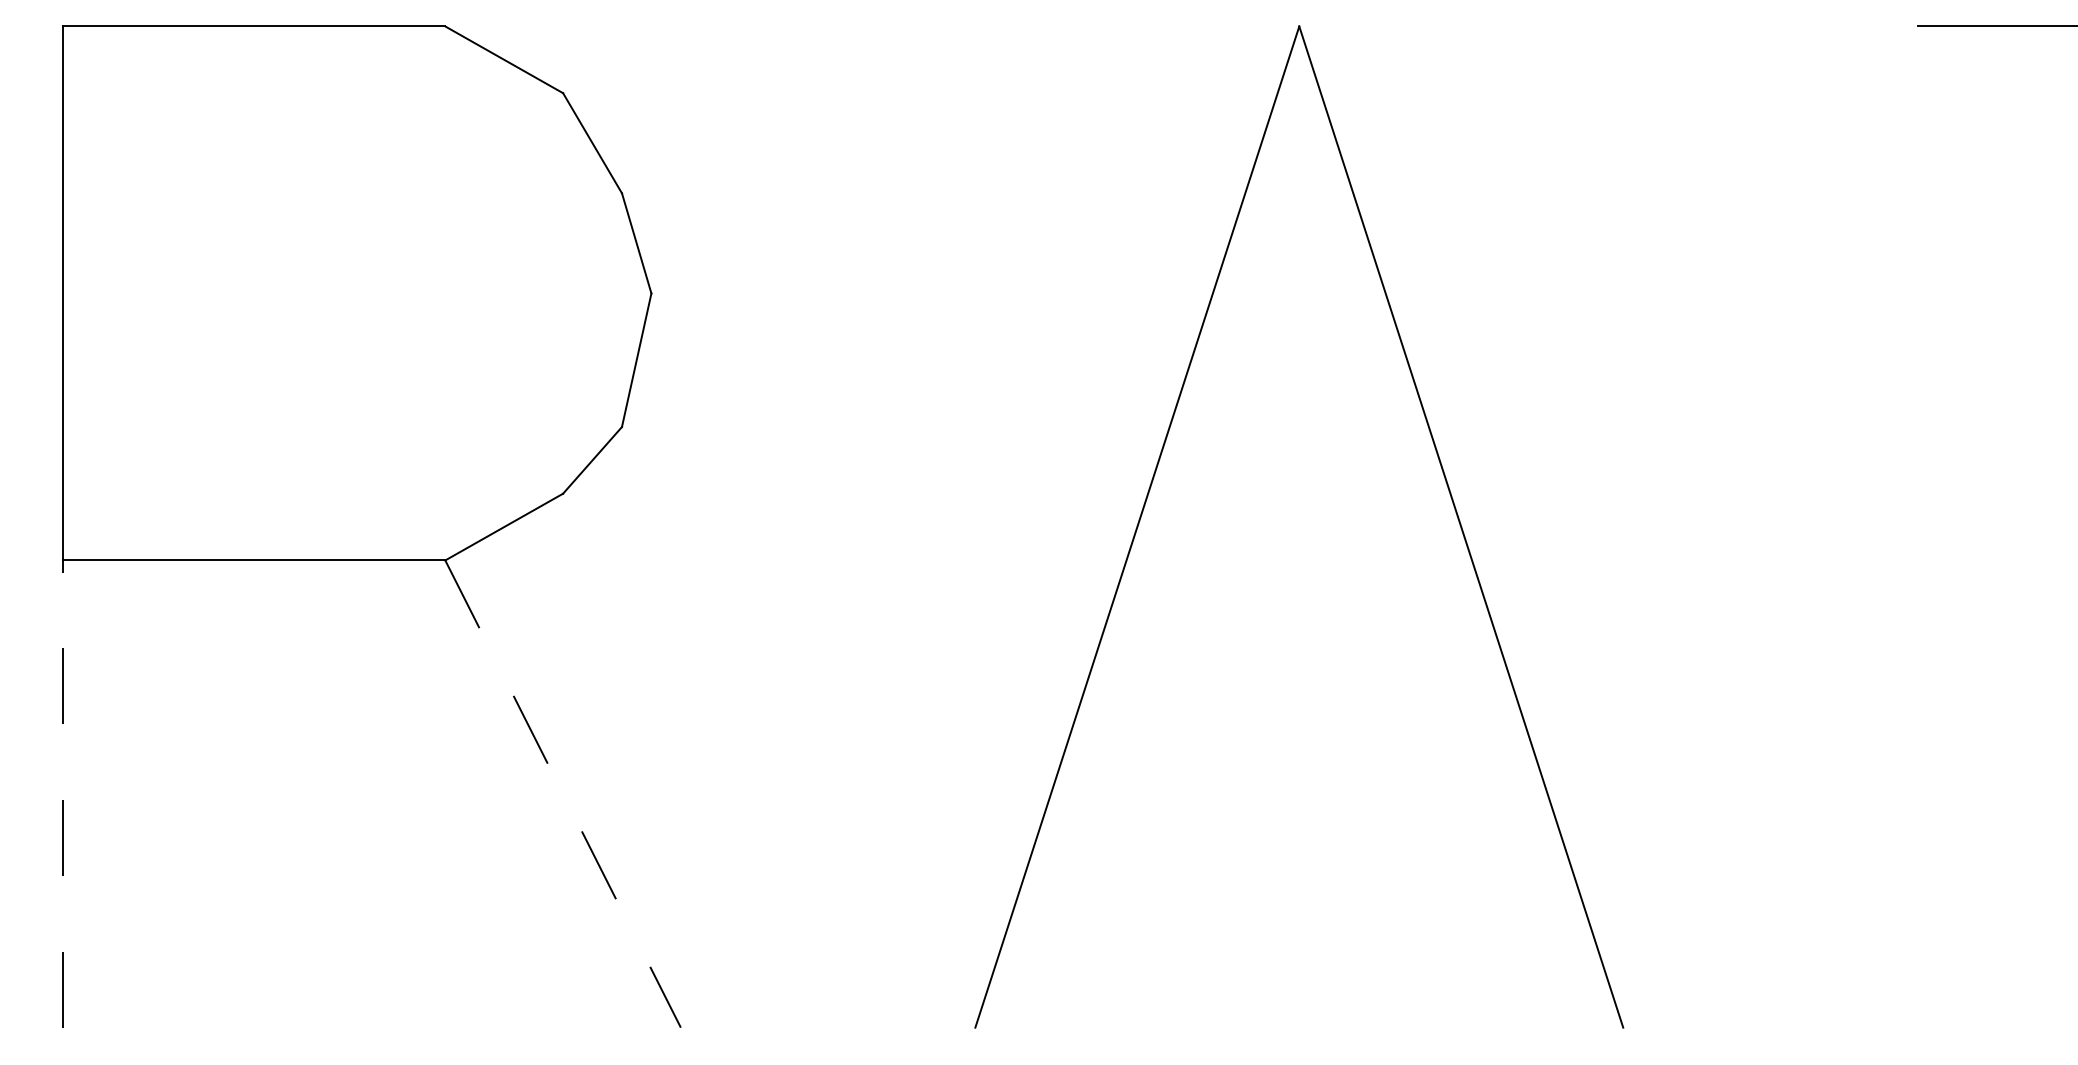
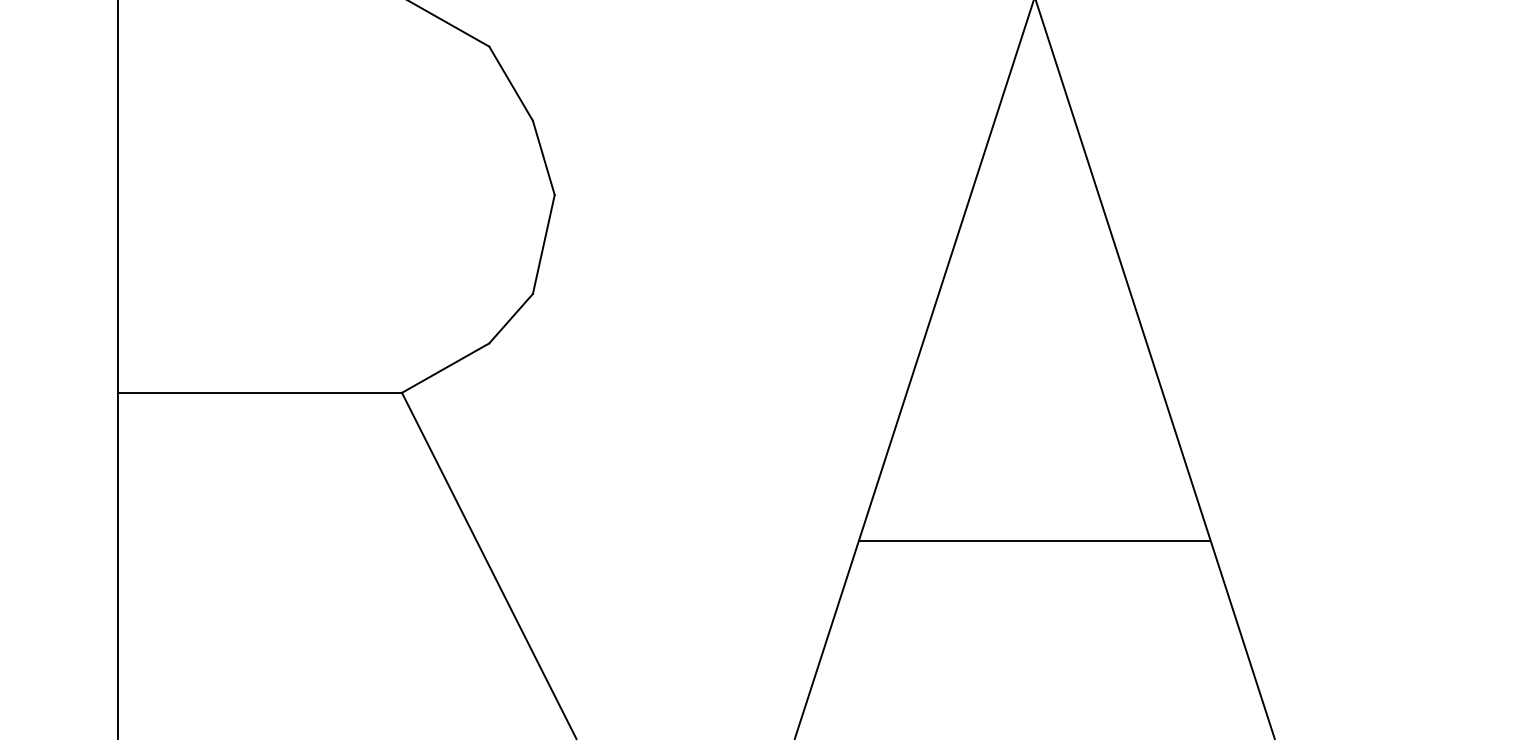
line: (1298, 760) -> (1034, 541), added
line: (62, 794) -> (118, 566), dashed -> solid
line: (563, 794) -> (489, 566), dashed -> solid

